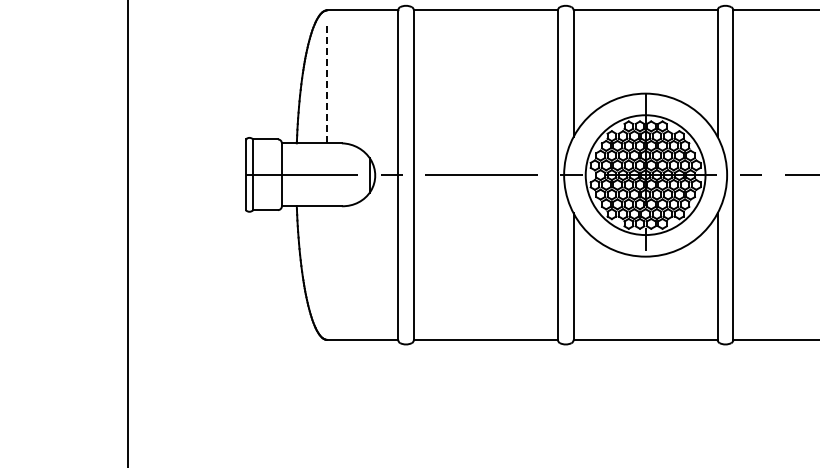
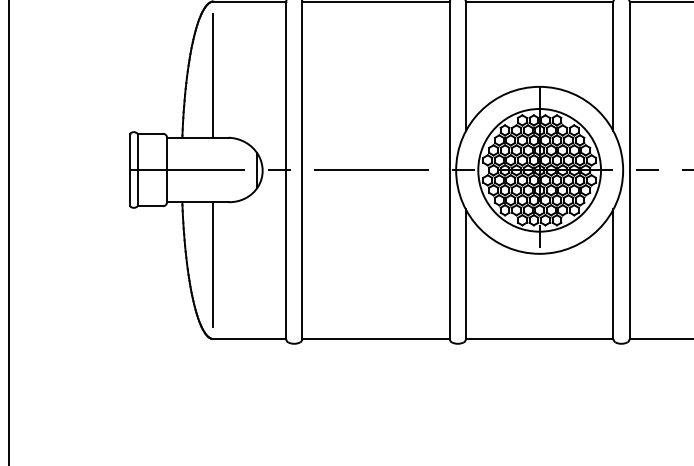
line: (327, 82) -> (213, 75), dashed -> solid
line: (327, 267) -> (213, 264), added

